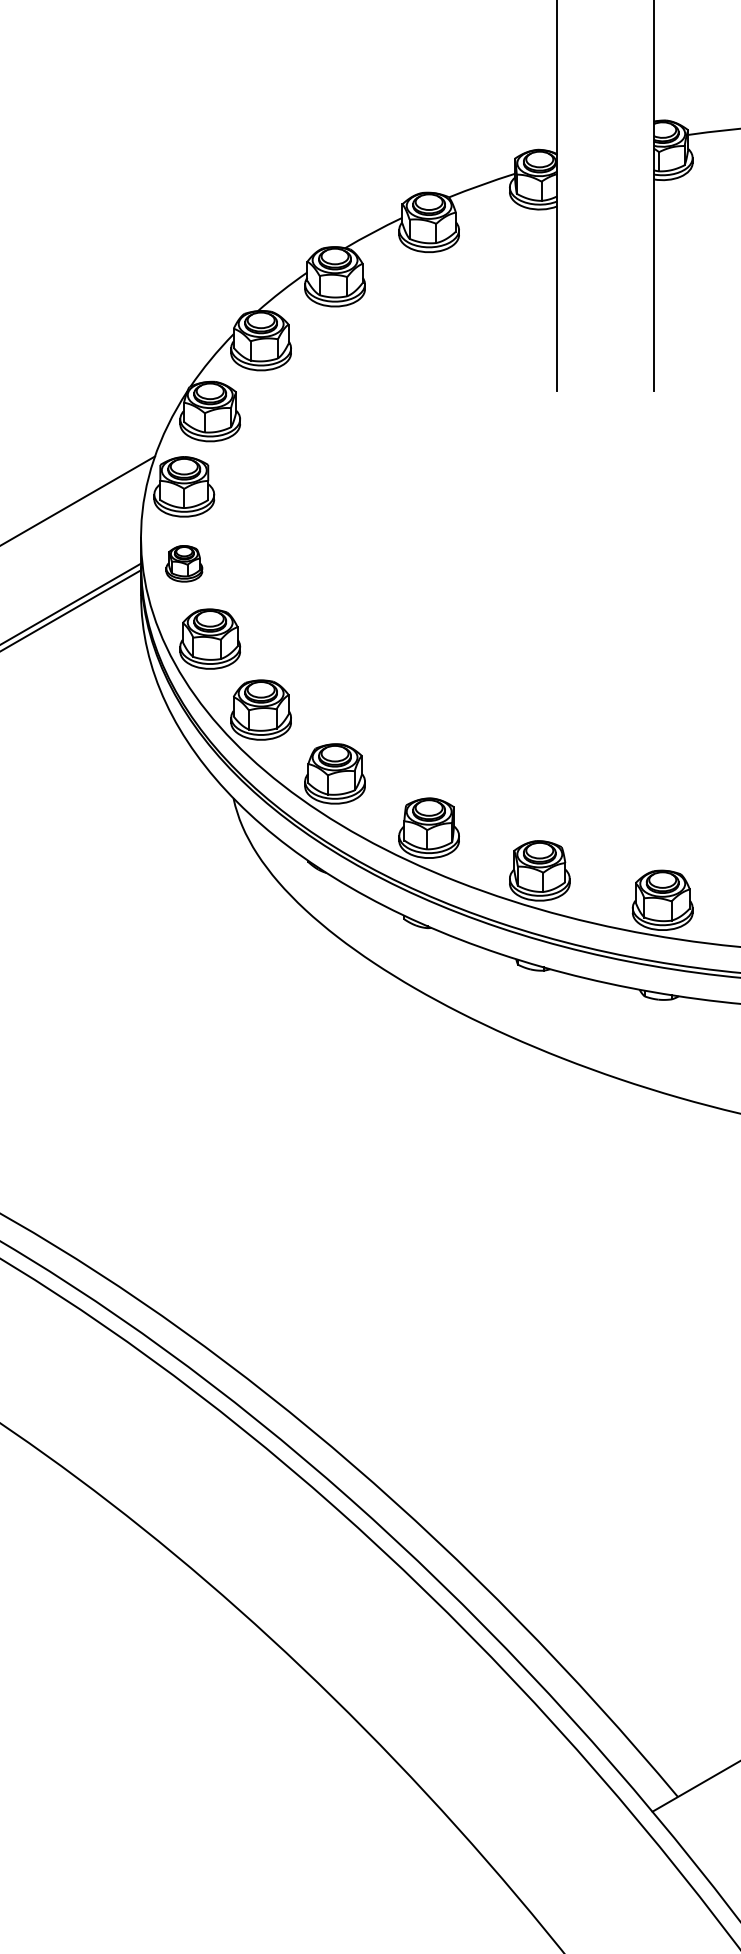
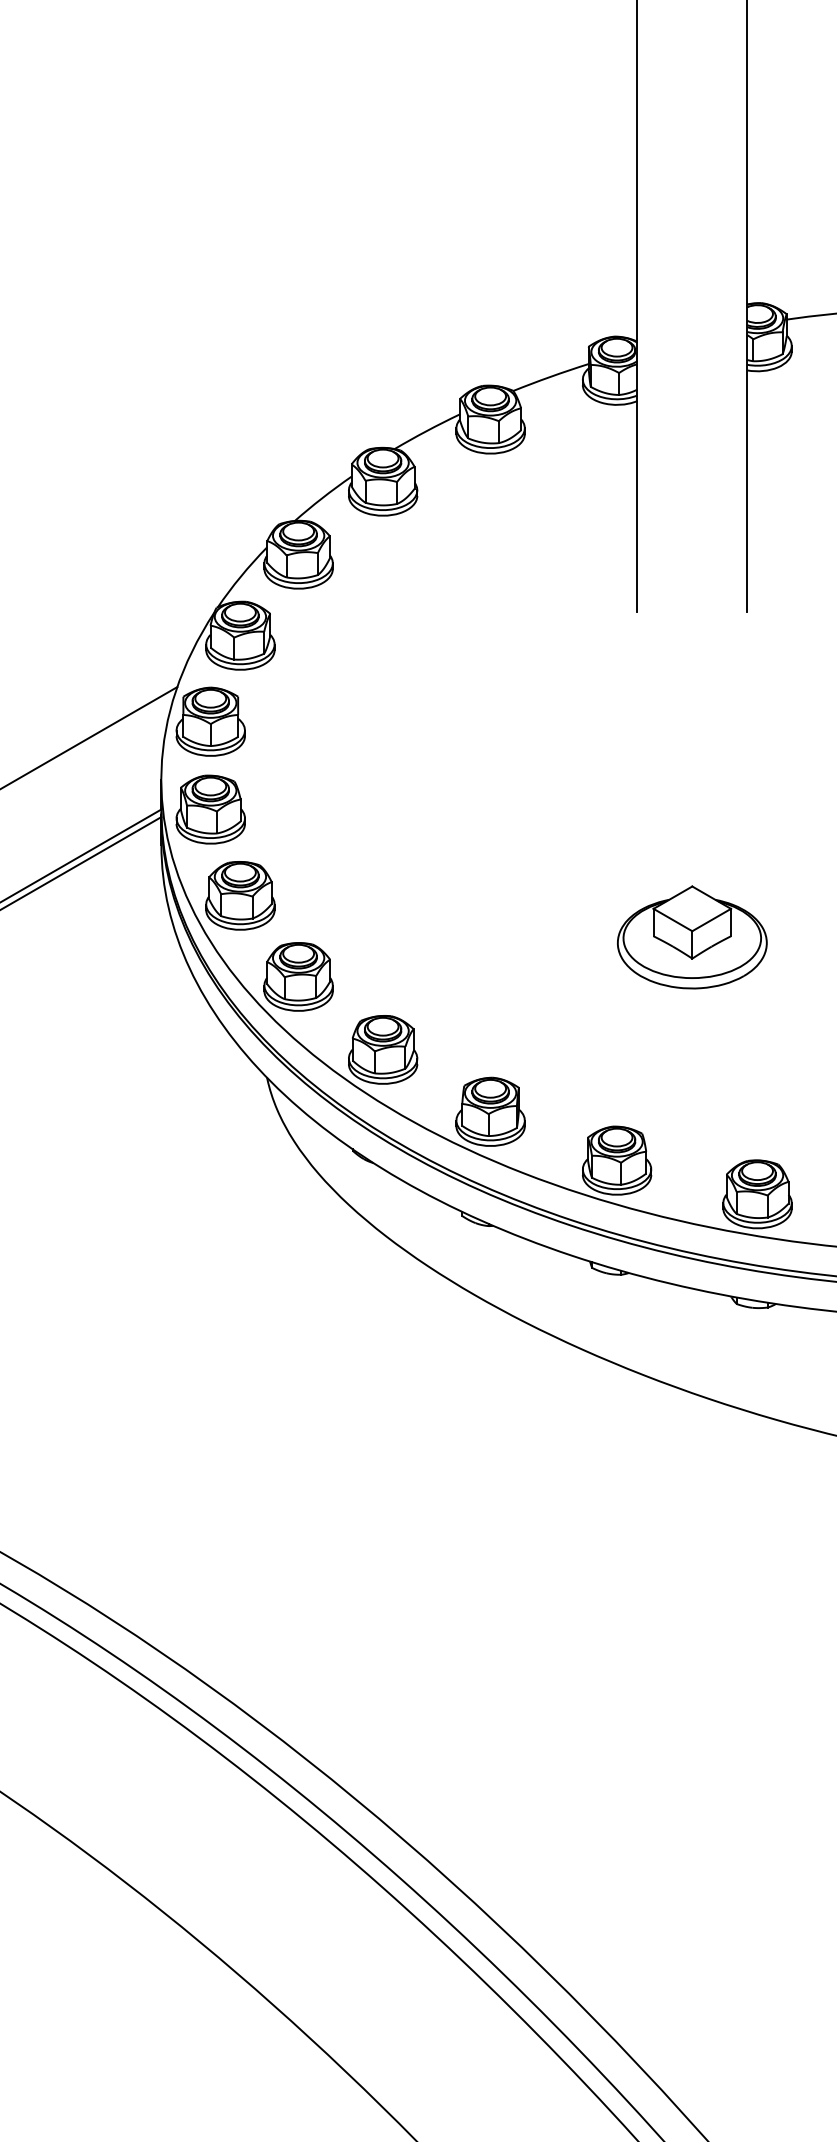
part: (184, 563) -> (211, 809), size x1.67
part: (605, 675) -> (692, 937), added

